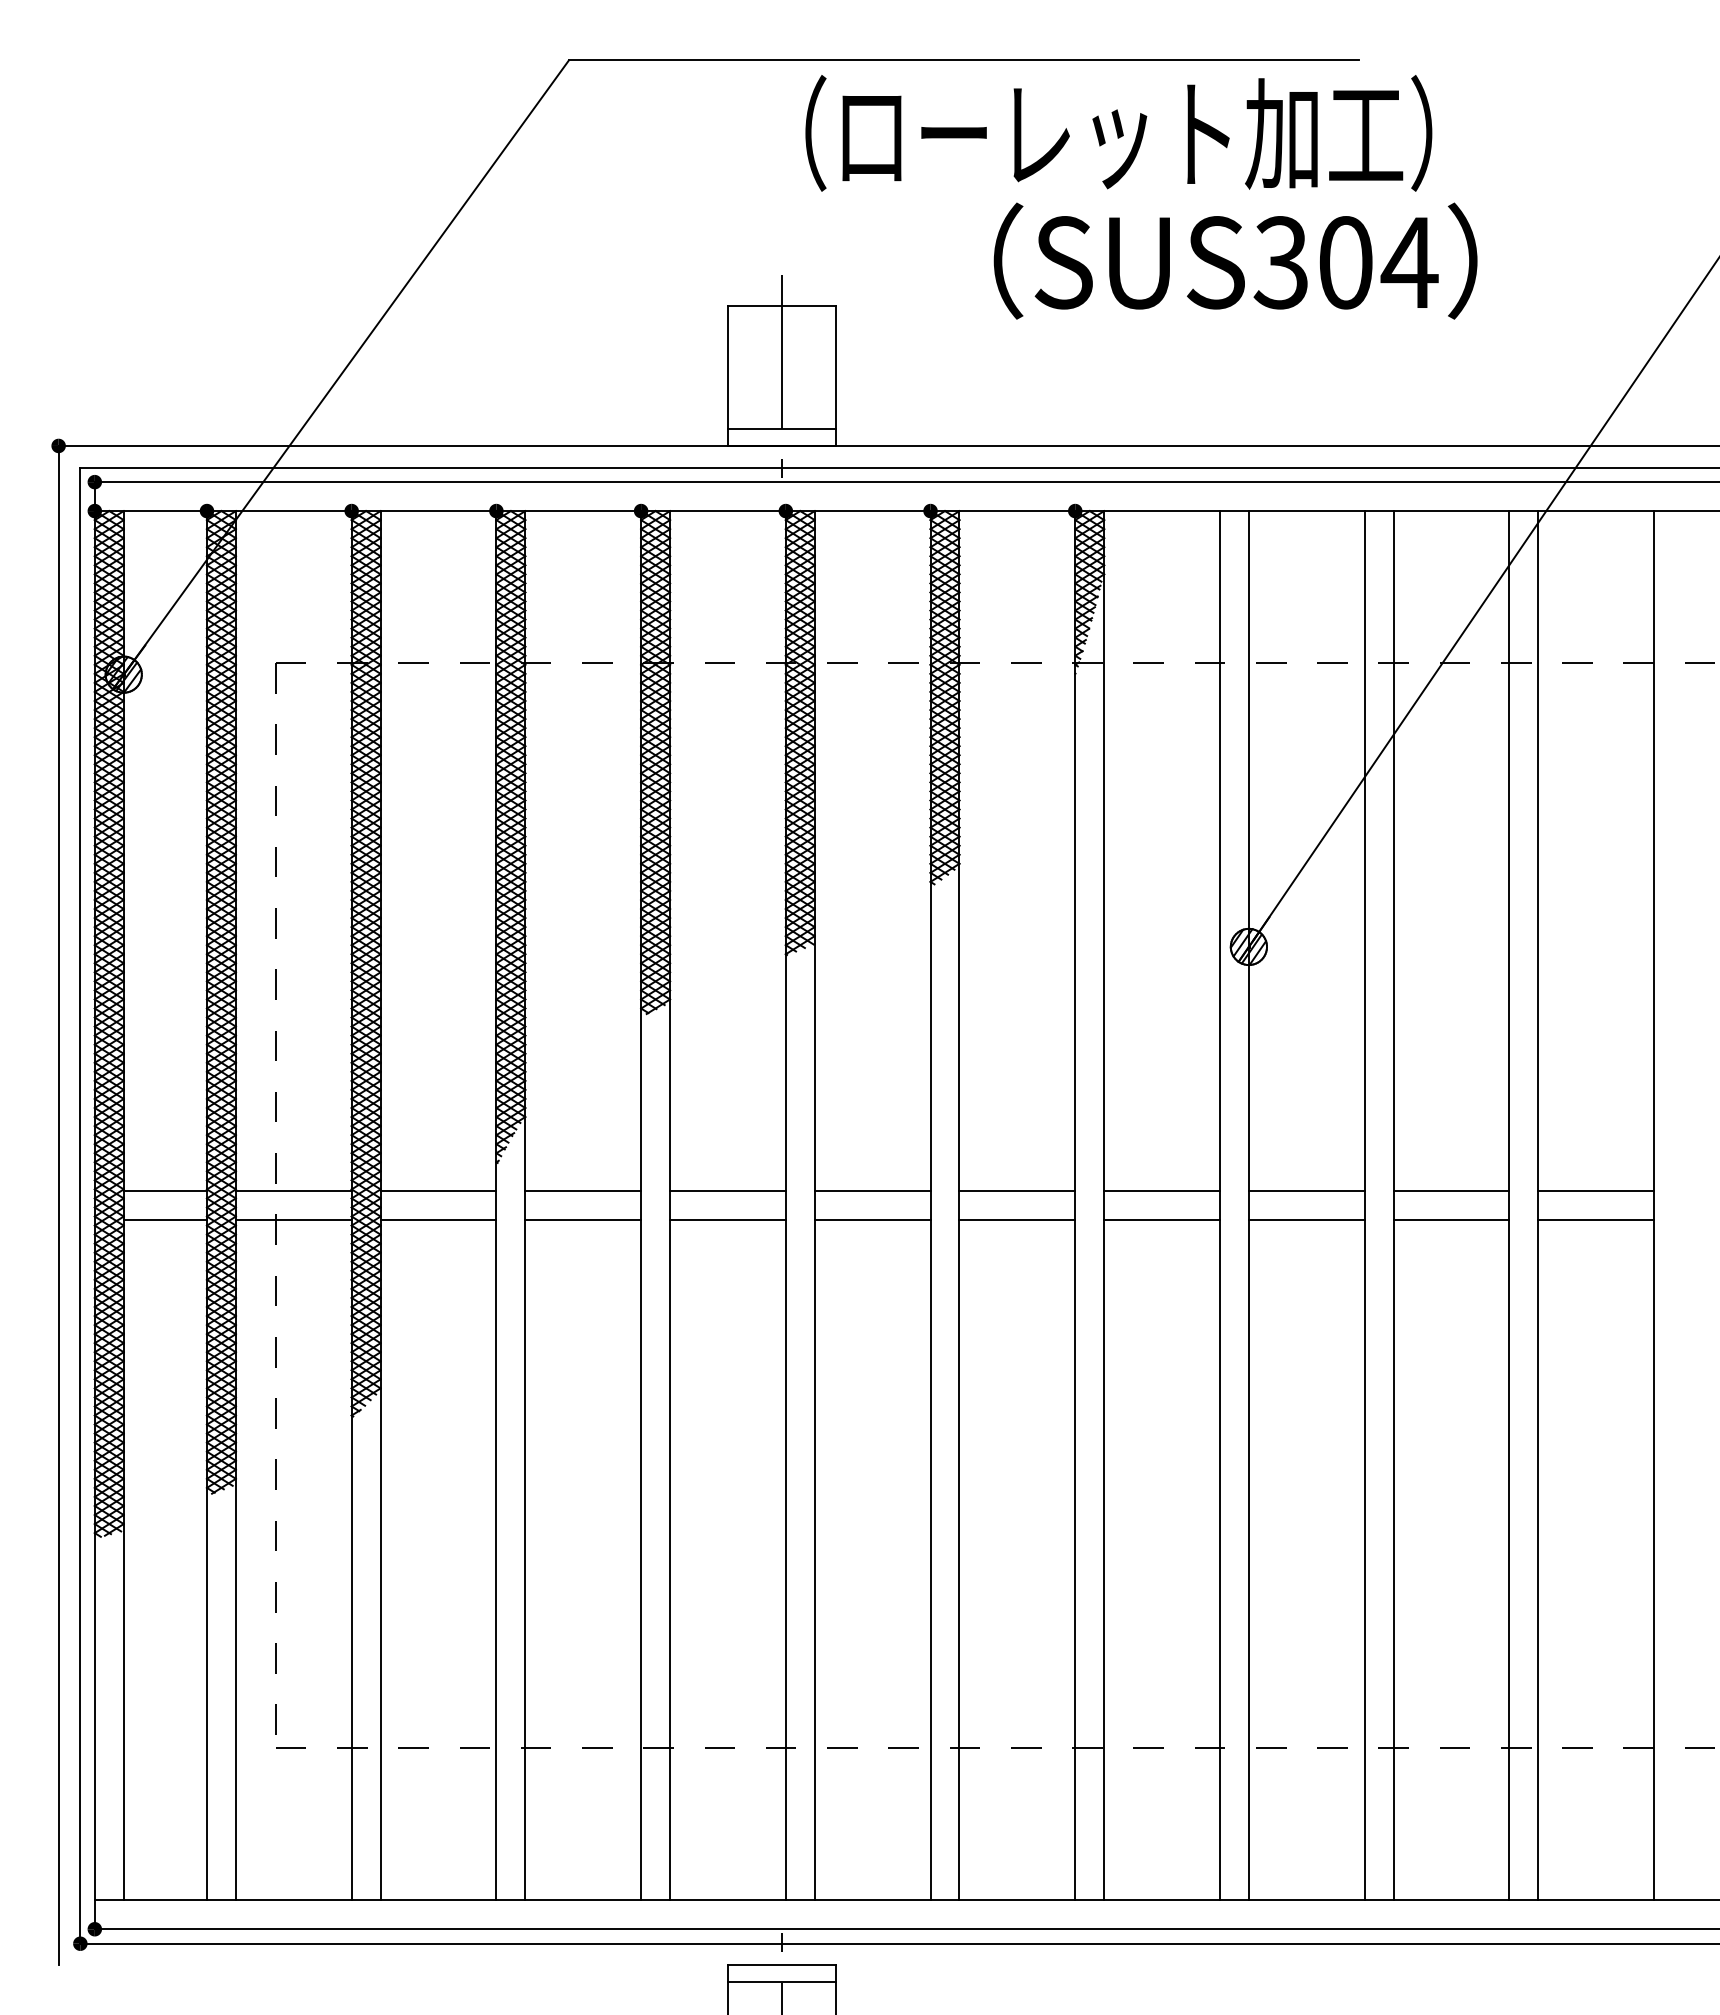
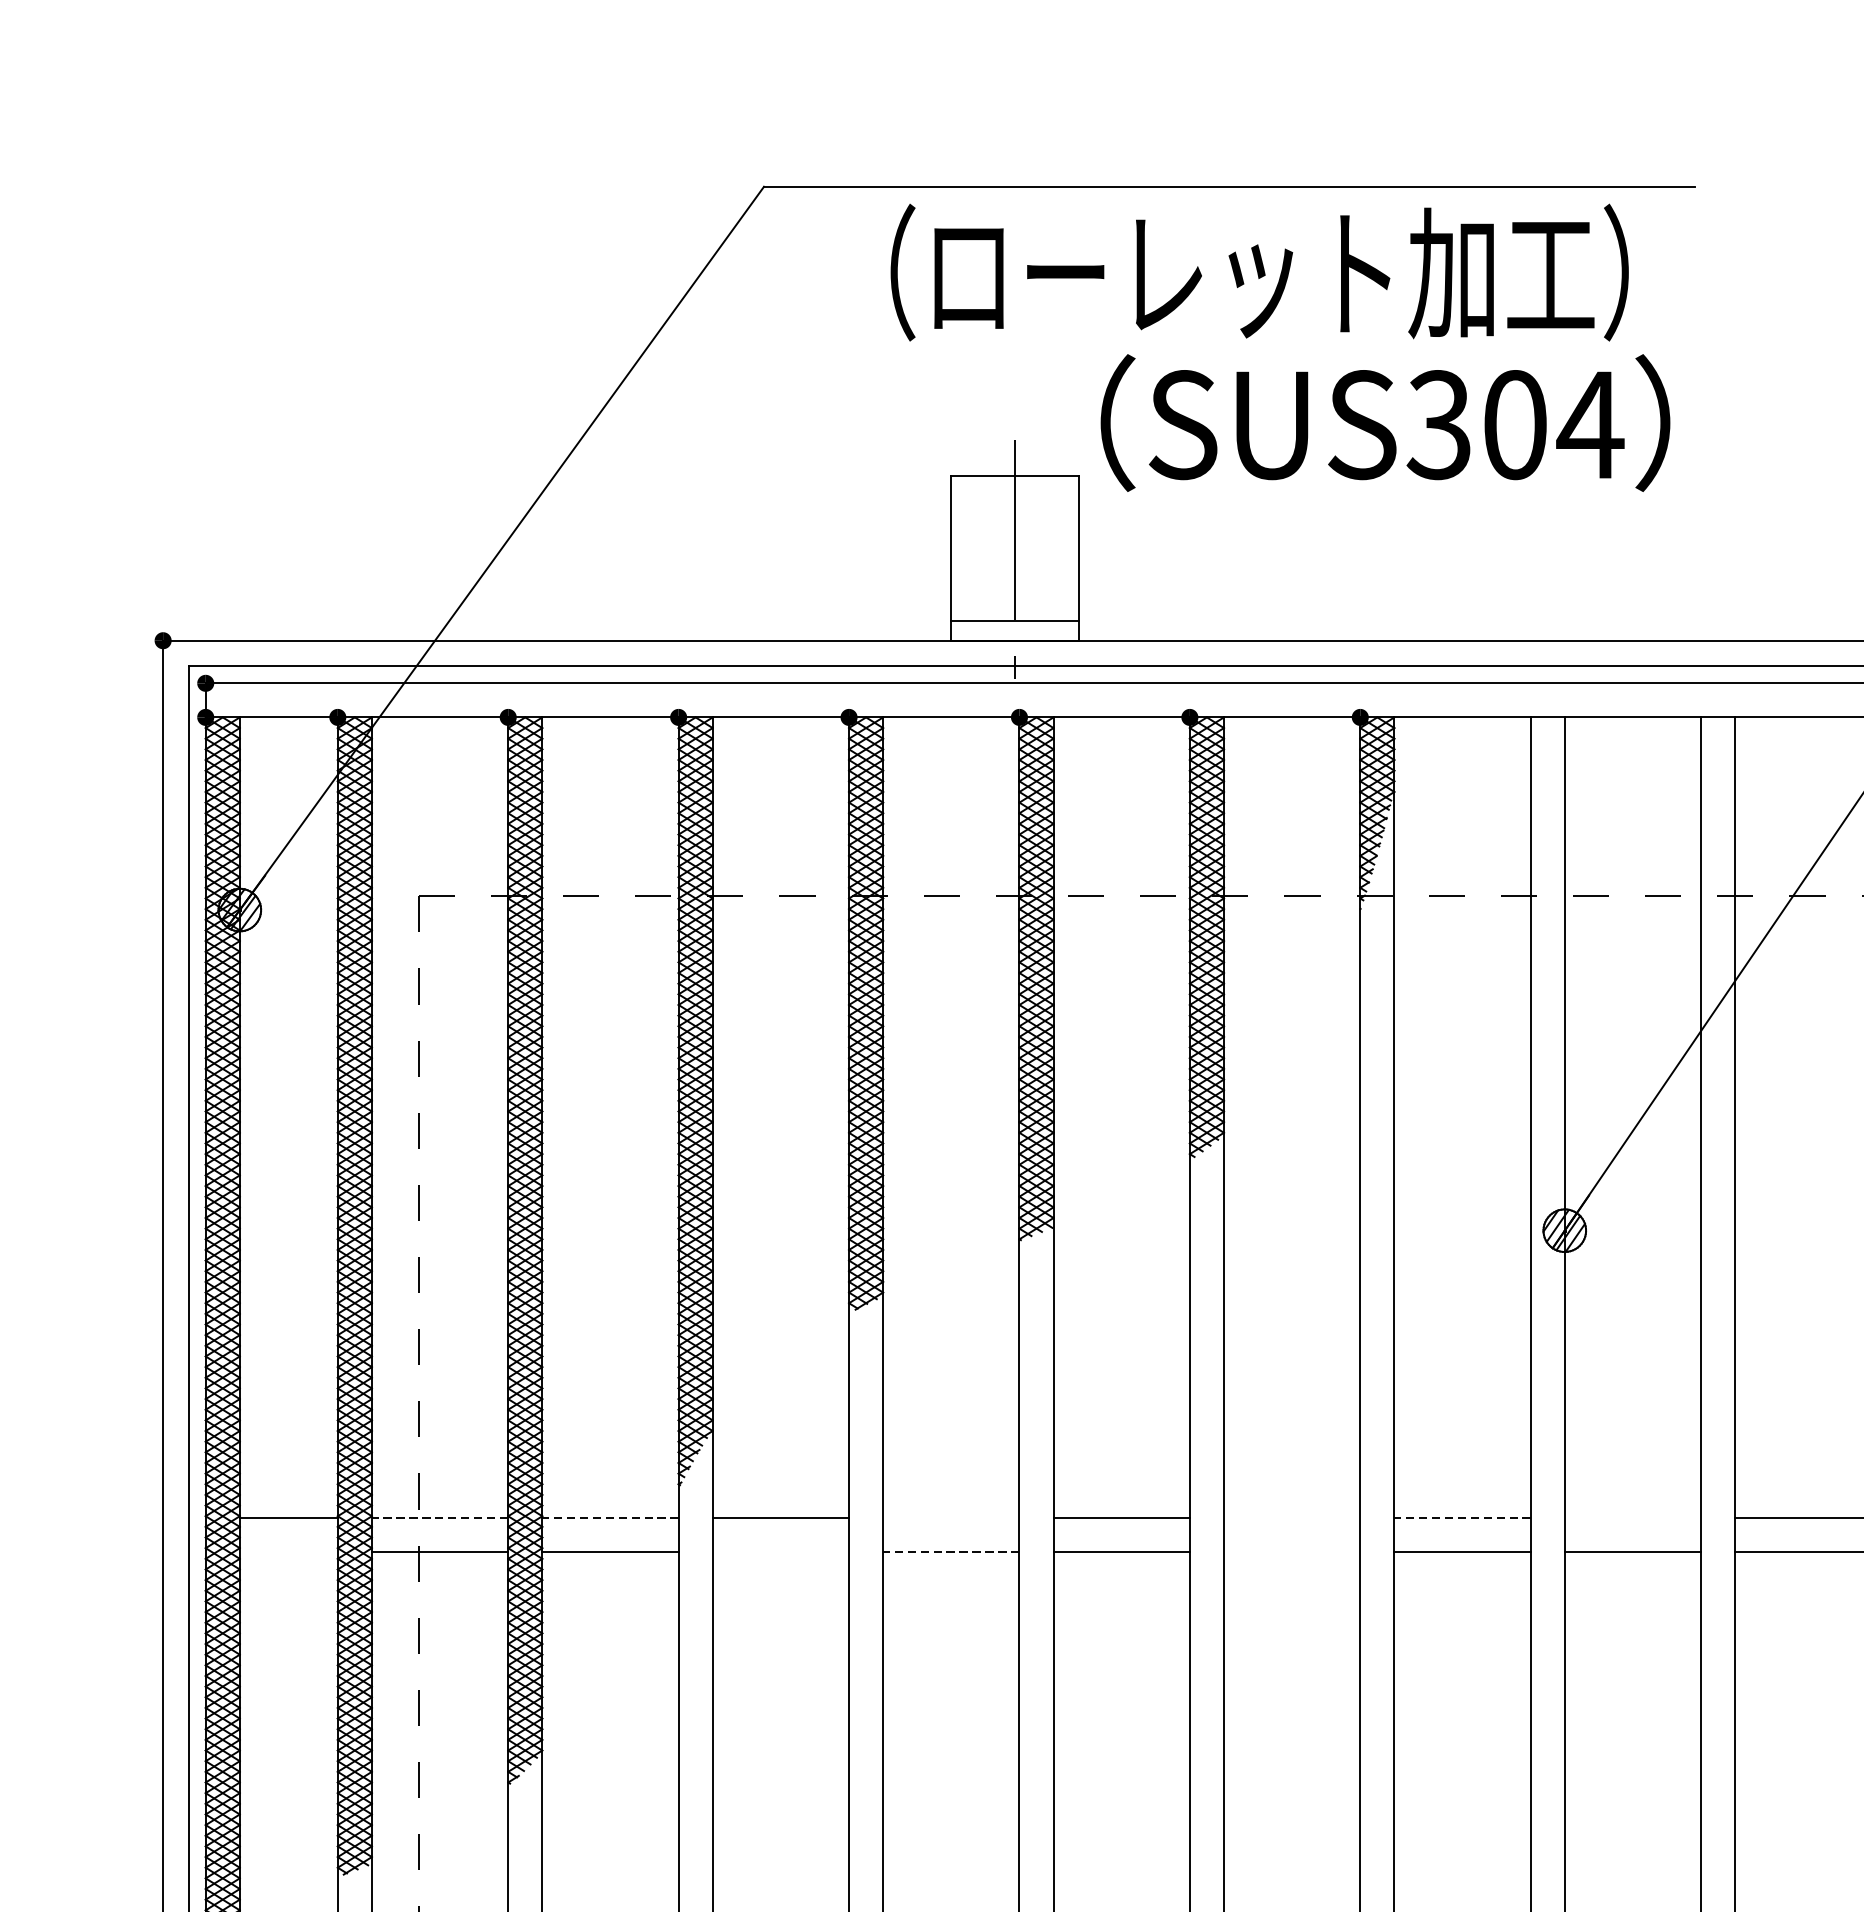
text: (1118, 133) -> (1259, 272), moved
text: (1235, 260) -> (1385, 422), moved
line: (293, 1191) -> (439, 1518), solid -> dashed
line: (438, 1191) -> (610, 1518), solid -> dashed
line: (727, 1191) -> (950, 1518), removed
line: (1017, 1191) -> (1292, 1518), removed
line: (1162, 1191) -> (1463, 1518), solid -> dashed
line: (1306, 1191) -> (1632, 1518), removed
line: (164, 1220) -> (287, 1552), removed
line: (583, 1220) -> (781, 1552), removed
line: (727, 1220) -> (950, 1552), solid -> dashed
line: (1017, 1220) -> (1292, 1552), removed

